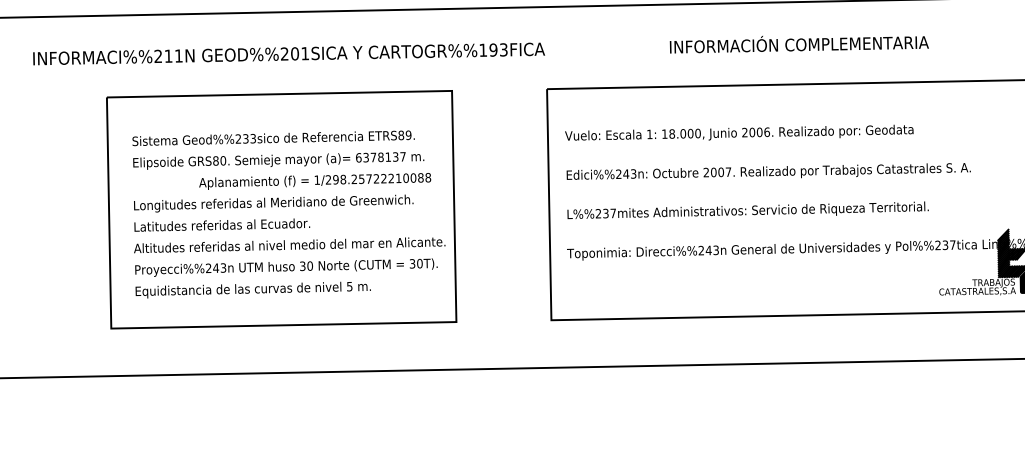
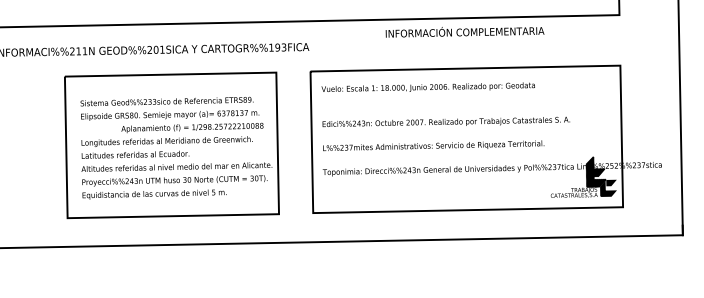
text: (798, 45) -> (464, 32), moved
text: (737, 131) -> (427, 86), moved
part: (280, 209) -> (171, 145), moved

